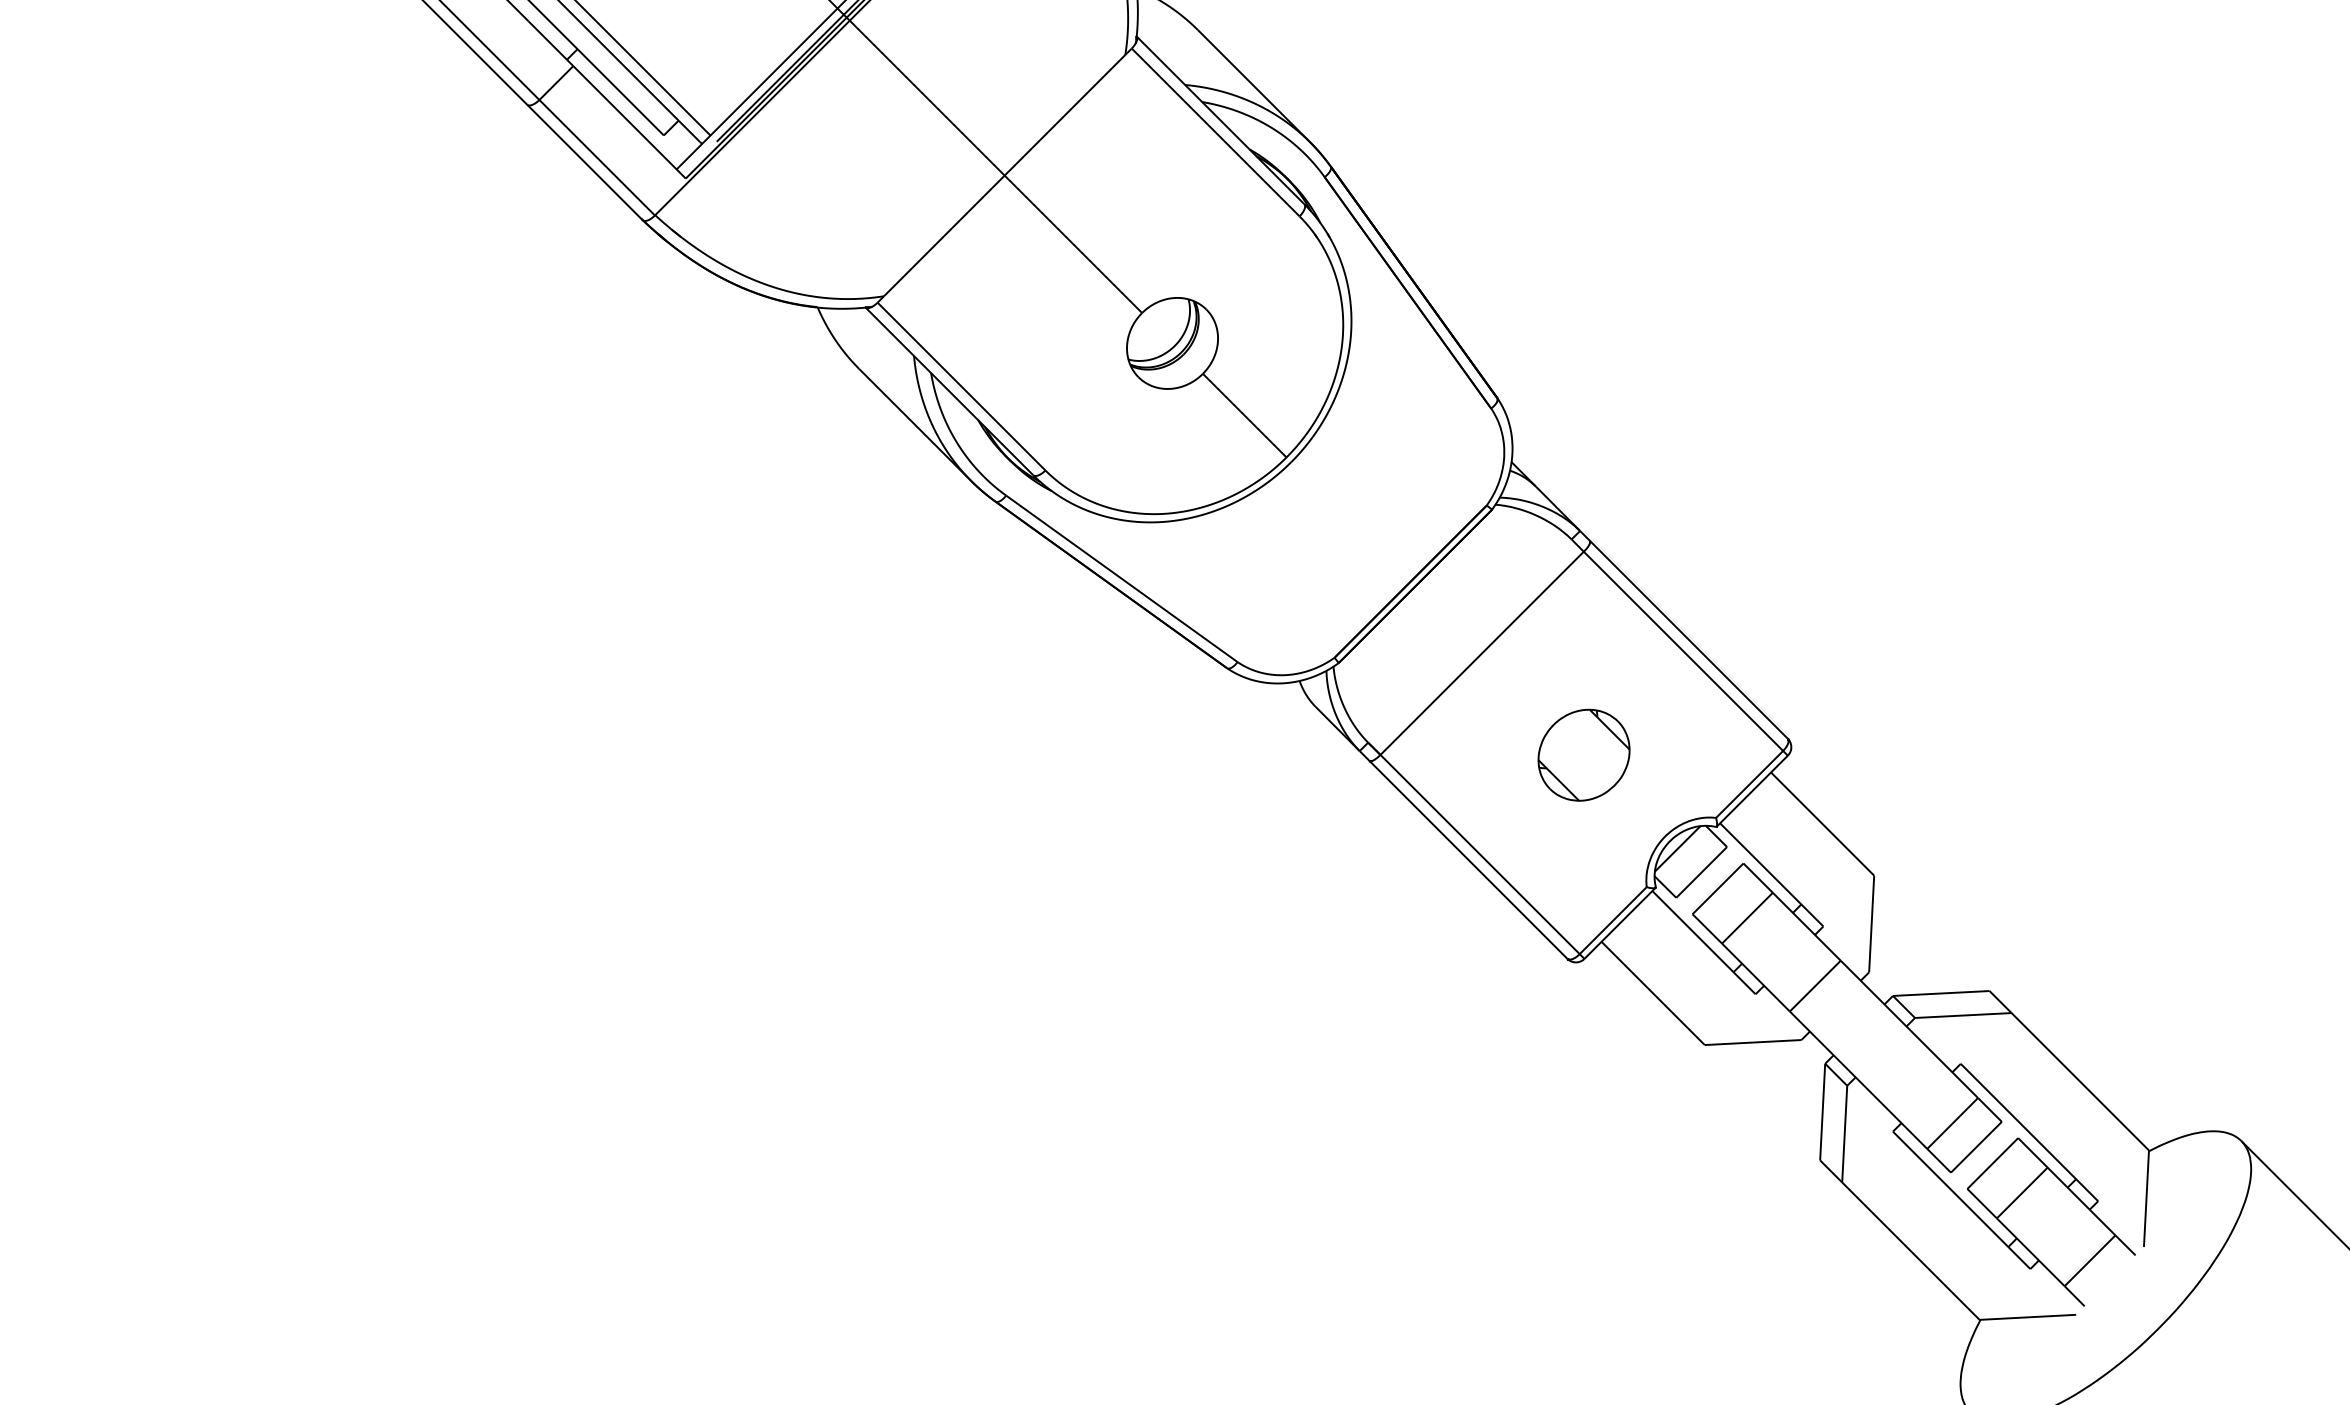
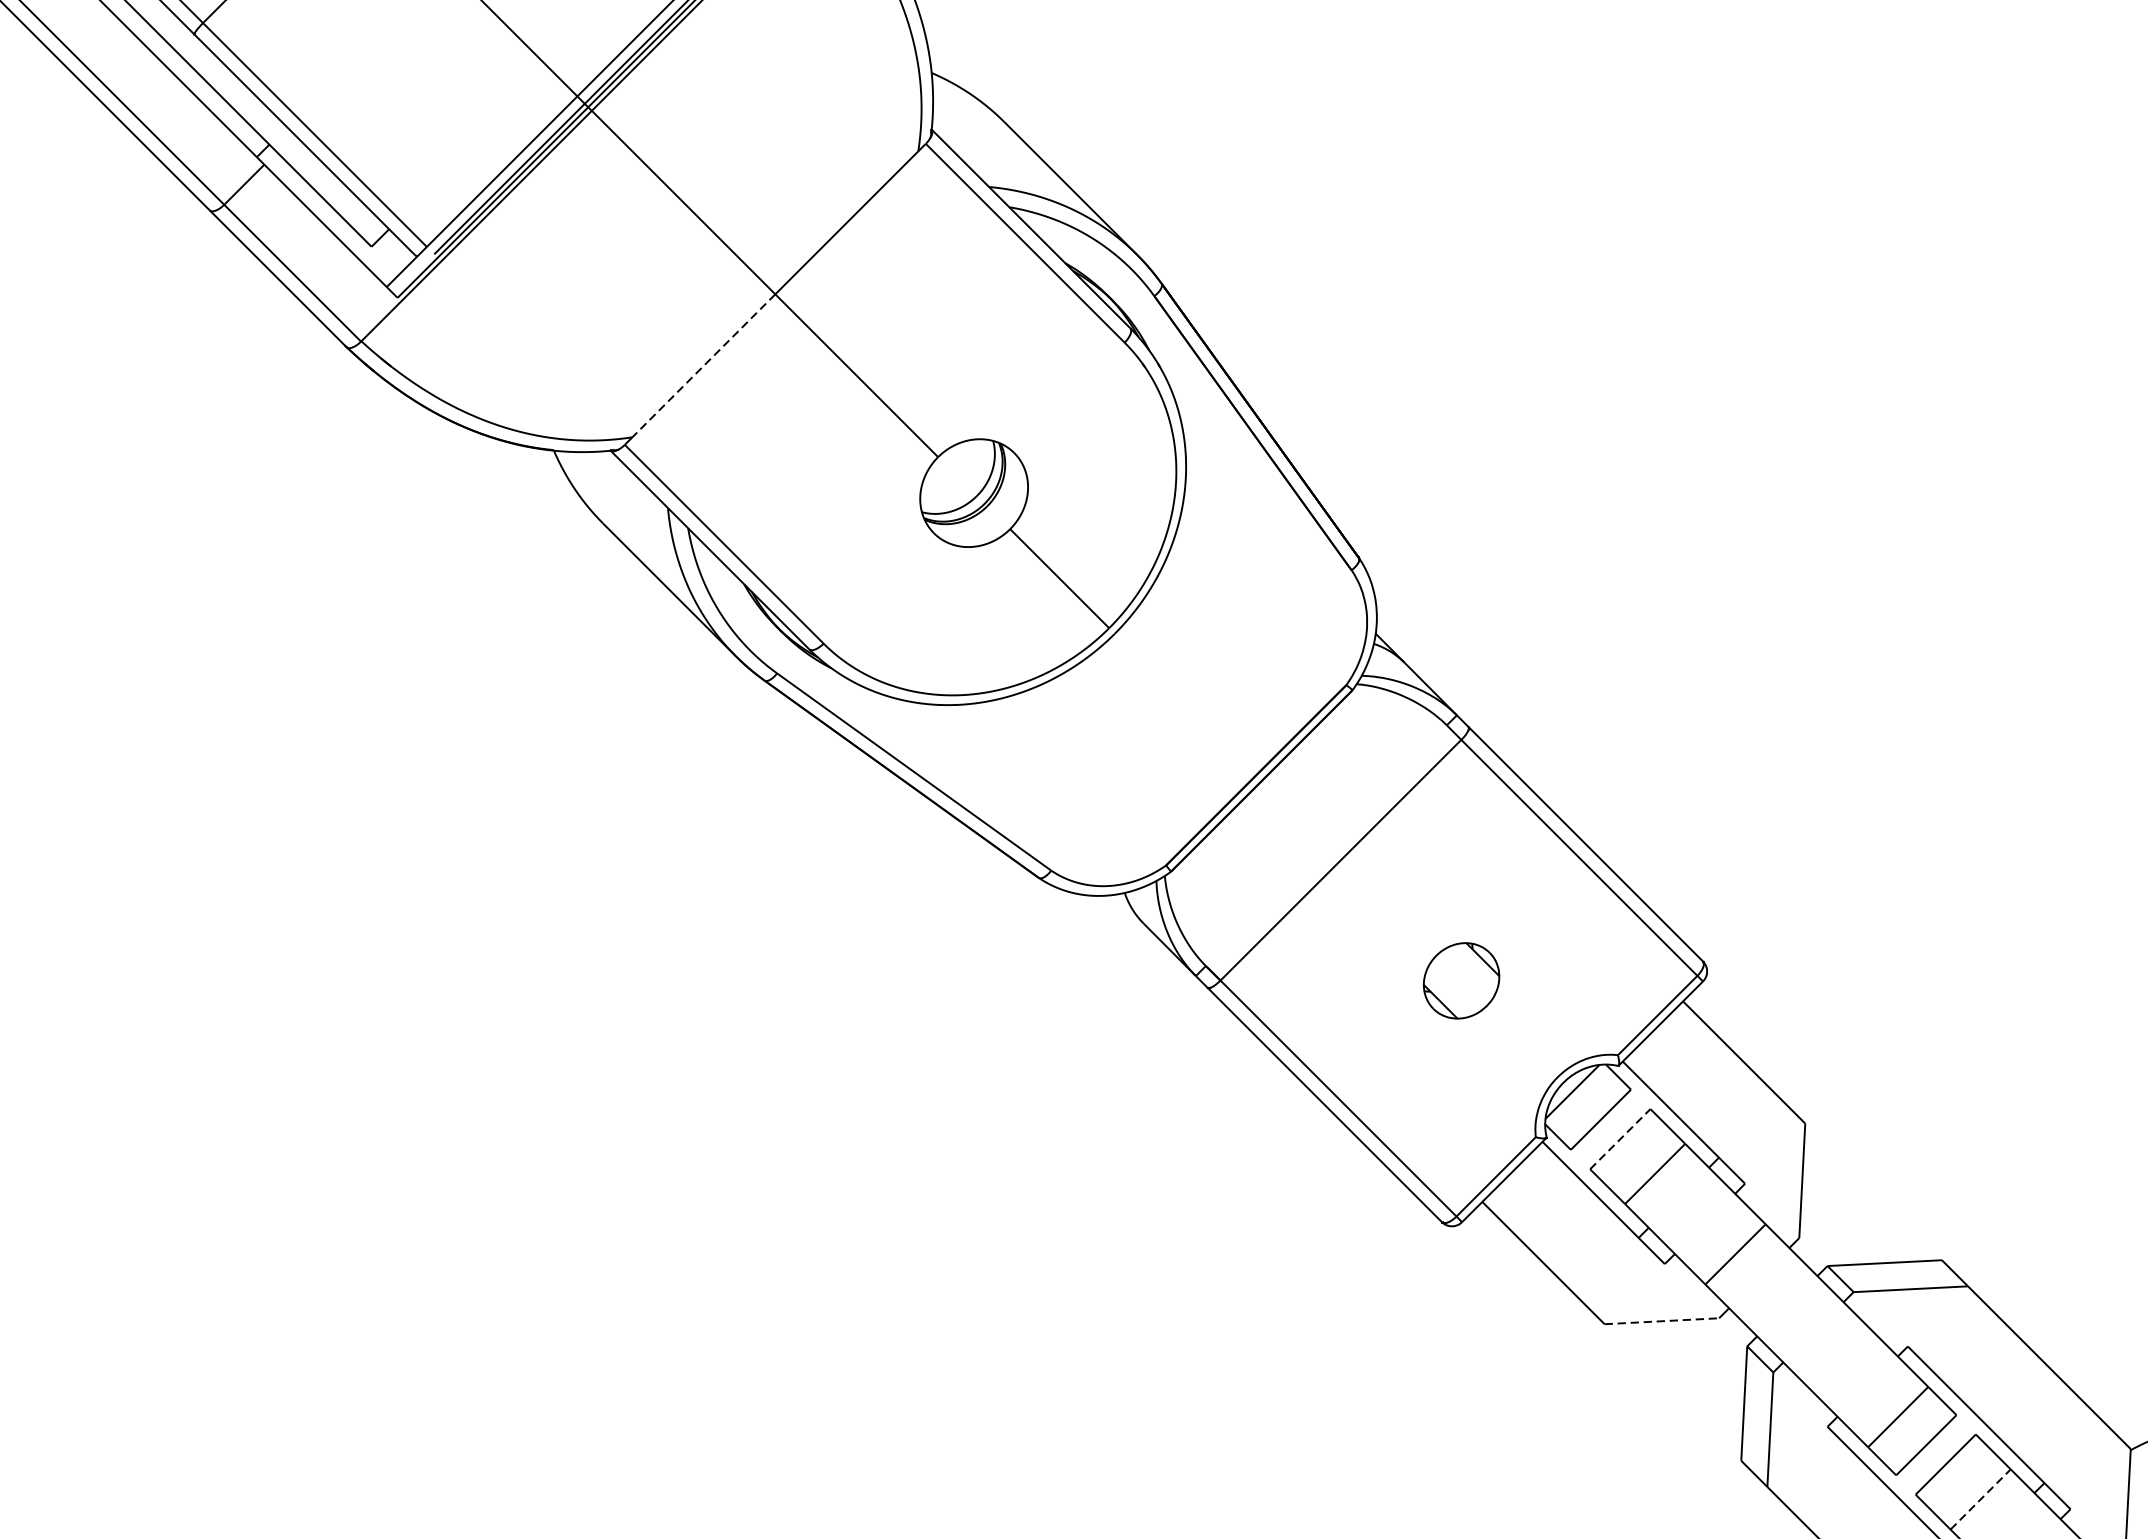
line: (943, 236) -> (702, 366), solid -> dashed
part: (1583, 754) -> (1460, 980), size x0.7
line: (1718, 888) -> (1620, 1138), solid -> dashed
line: (1753, 1042) -> (1662, 1321), solid -> dashed
line: (2022, 1193) -> (1980, 1500), solid -> dashed

